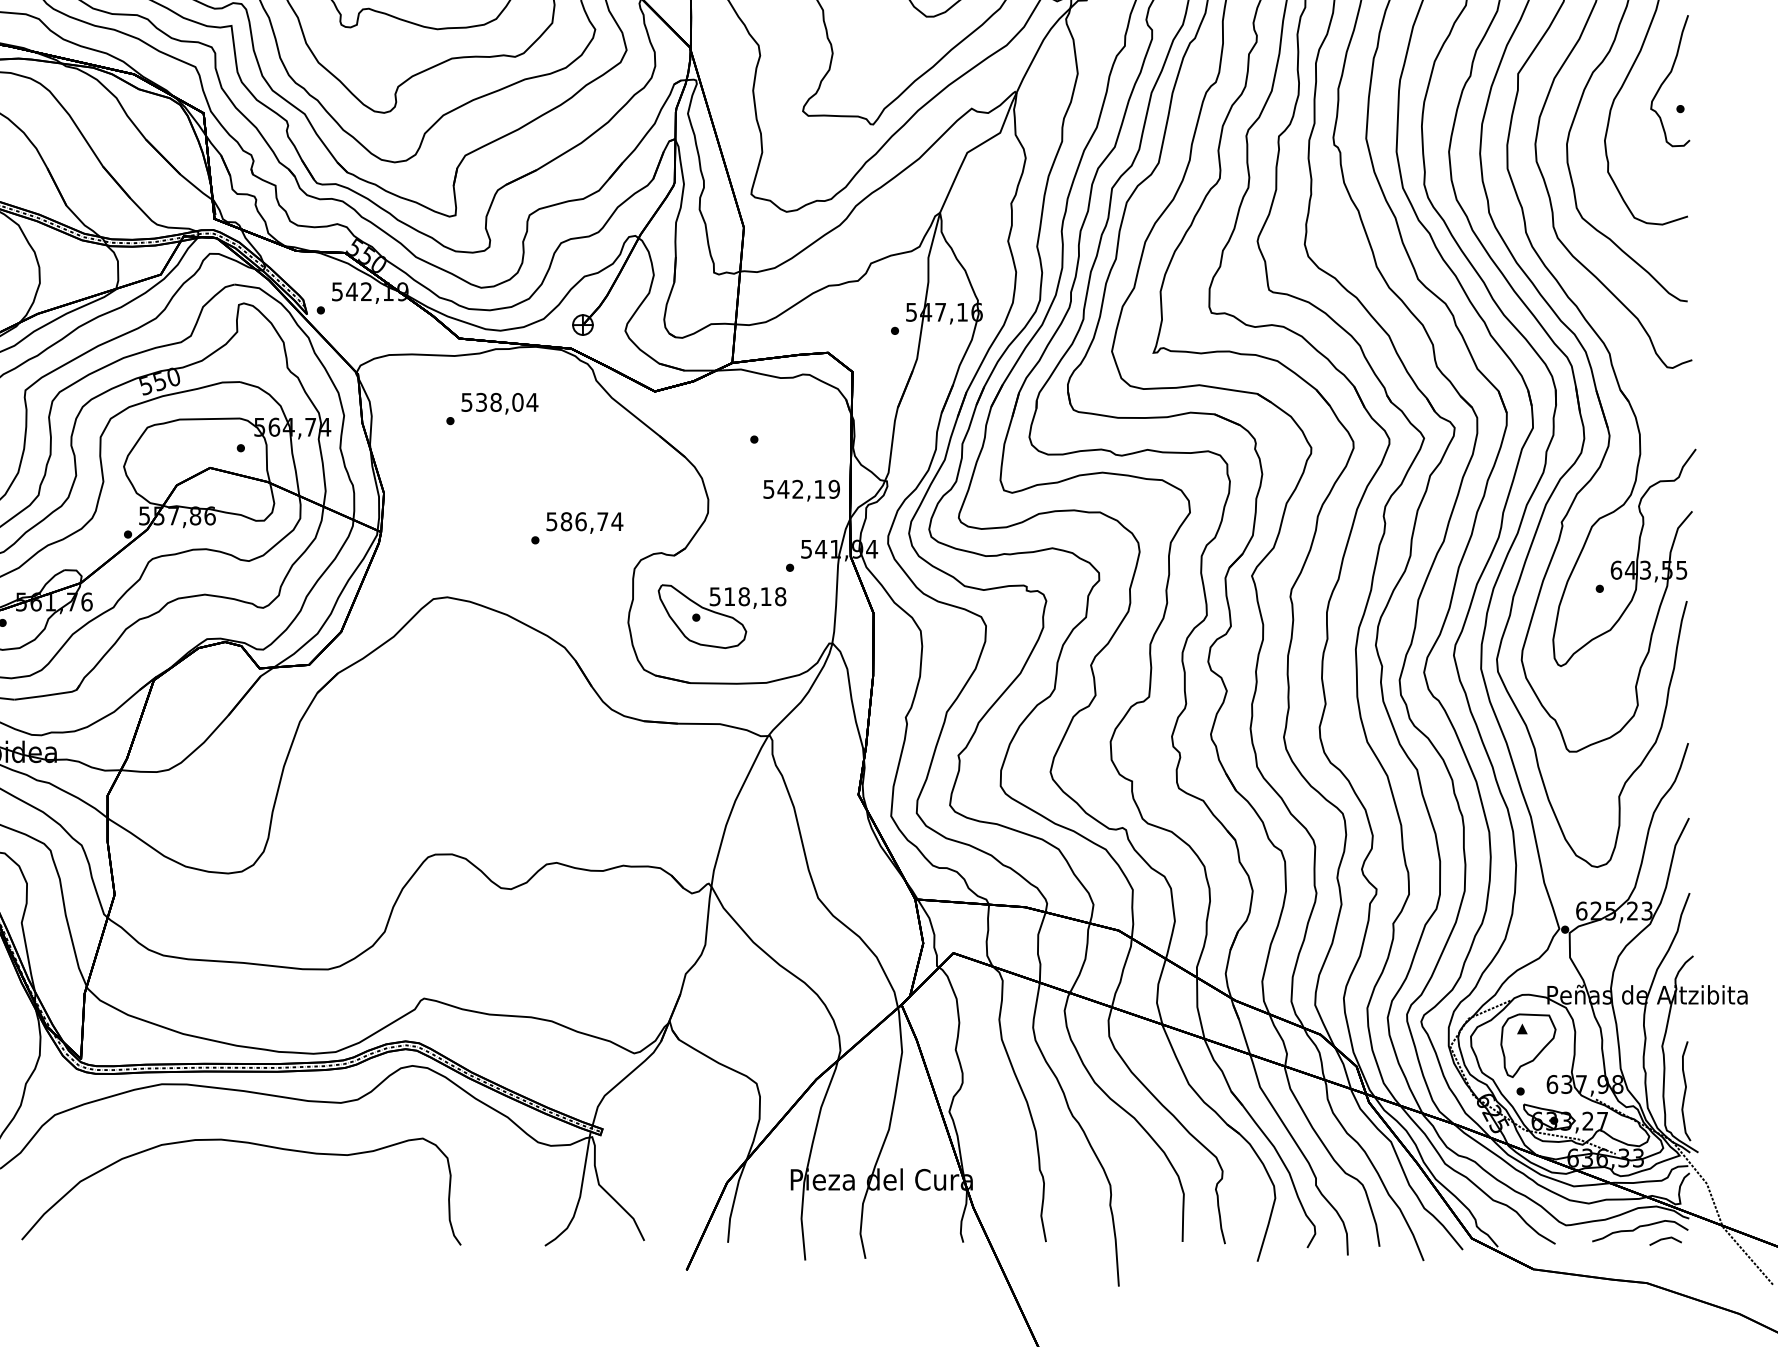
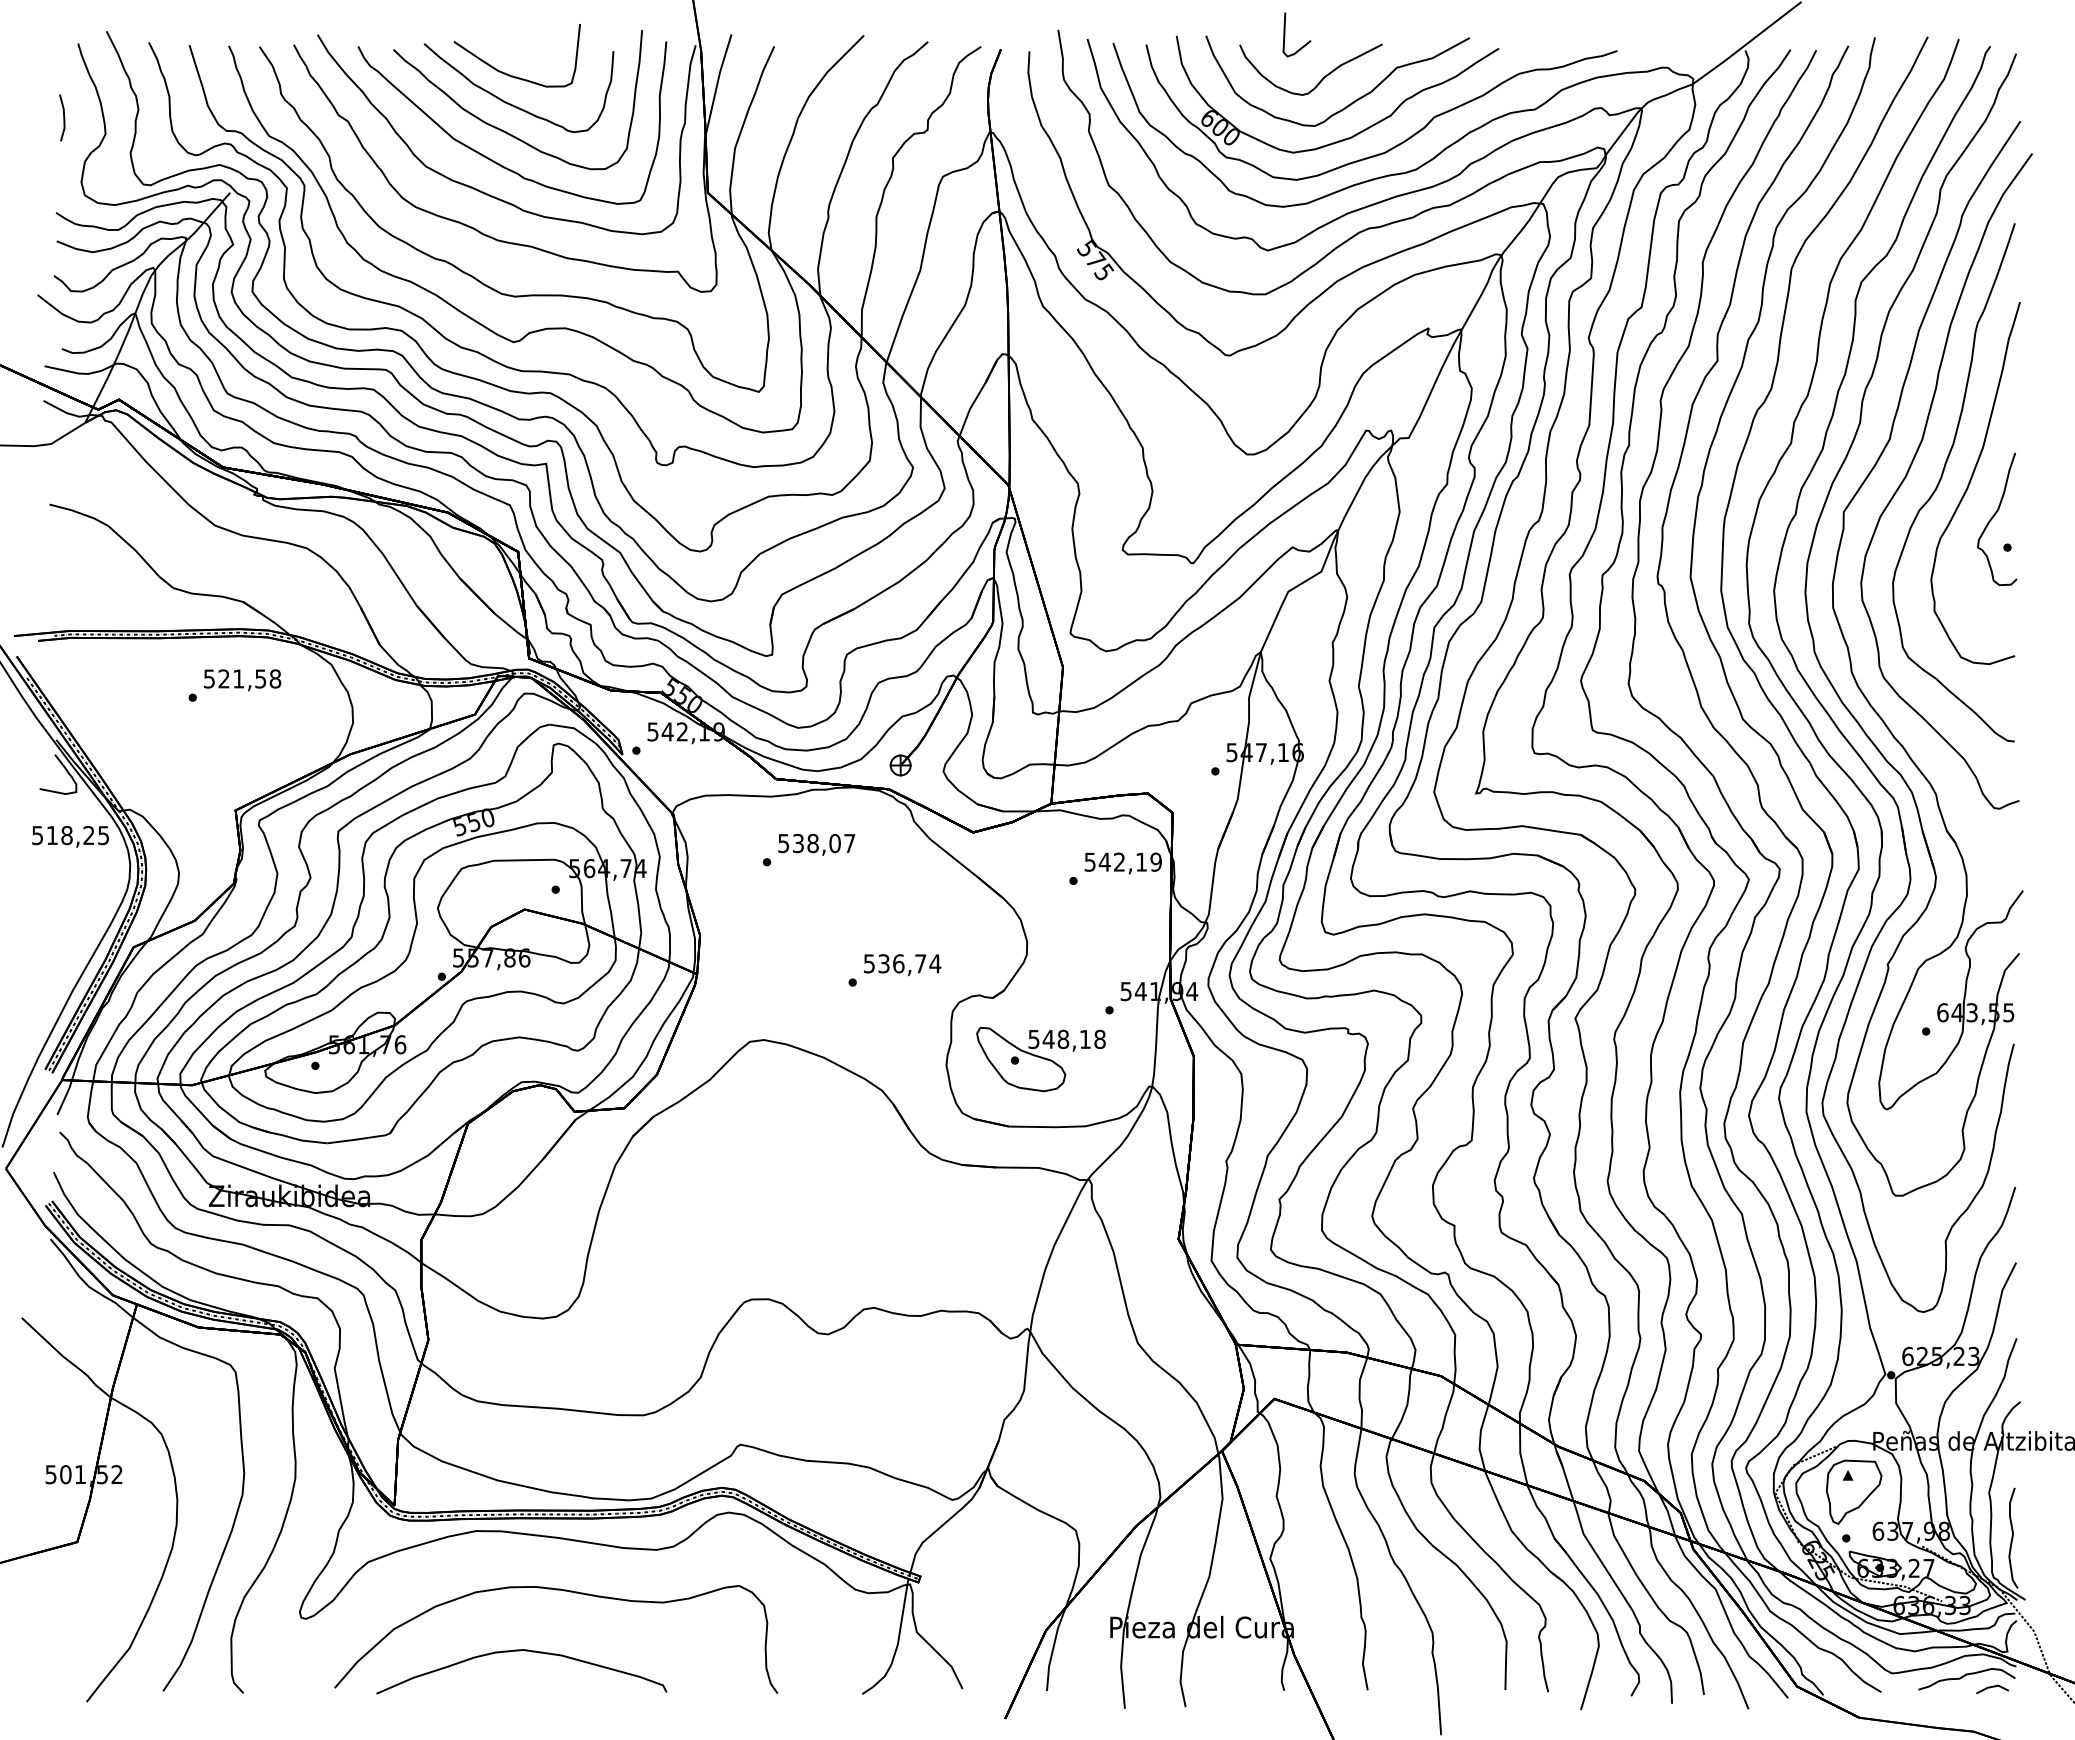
text: (532, 402) -> (849, 843), 538,04 -> 538,07
text: (800, 490) -> (1122, 863), moved
text: (565, 521) -> (883, 963), 586,74 -> 536,74
text: (729, 596) -> (1048, 1039), 518,18 -> 548,18
curve: (205, 1203) -> (520, 1651), added

